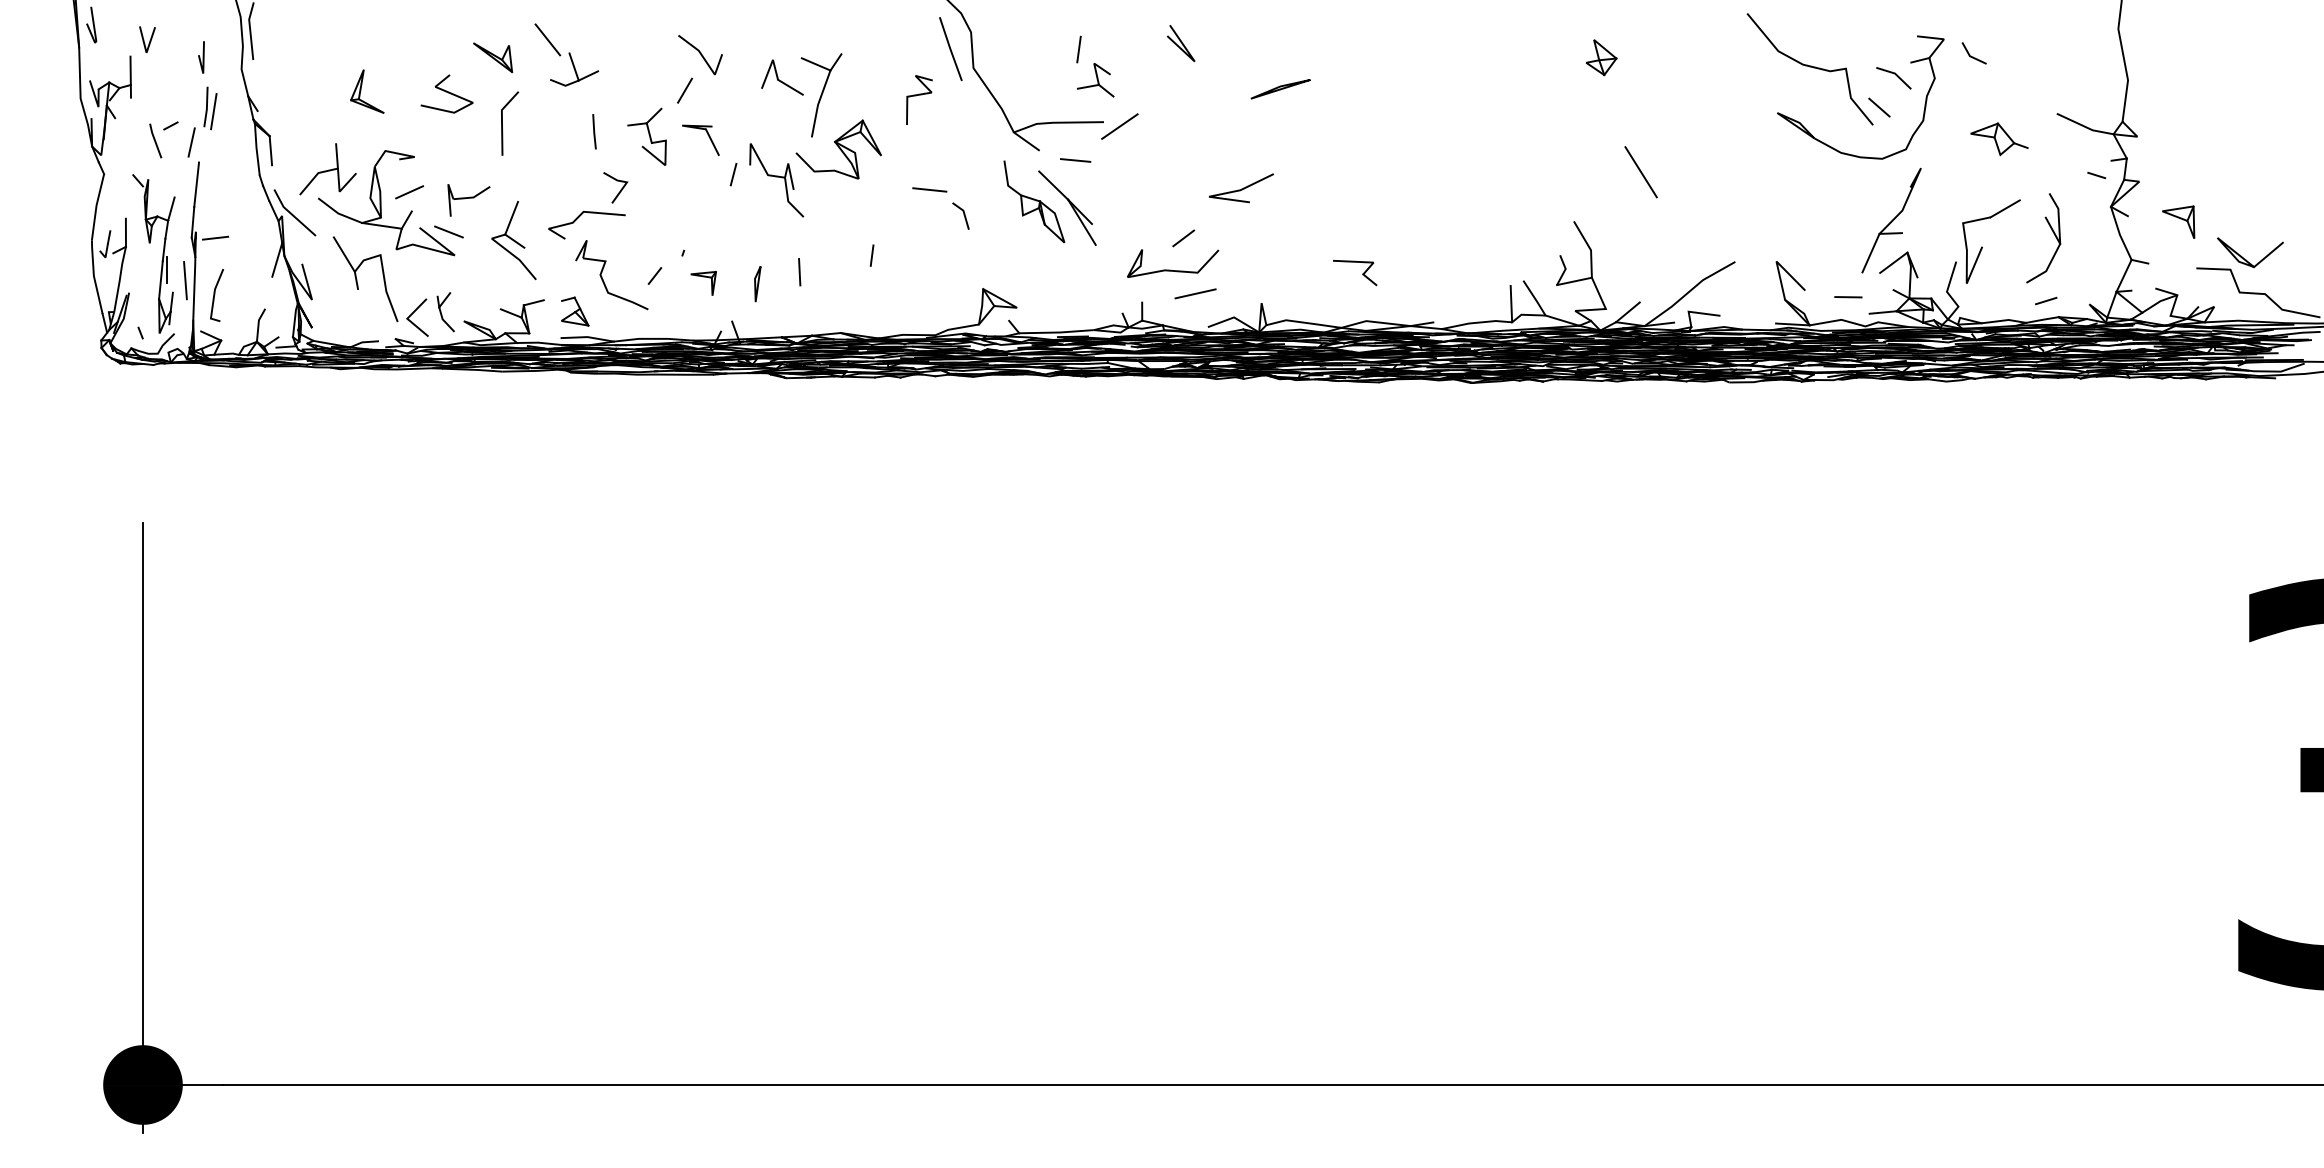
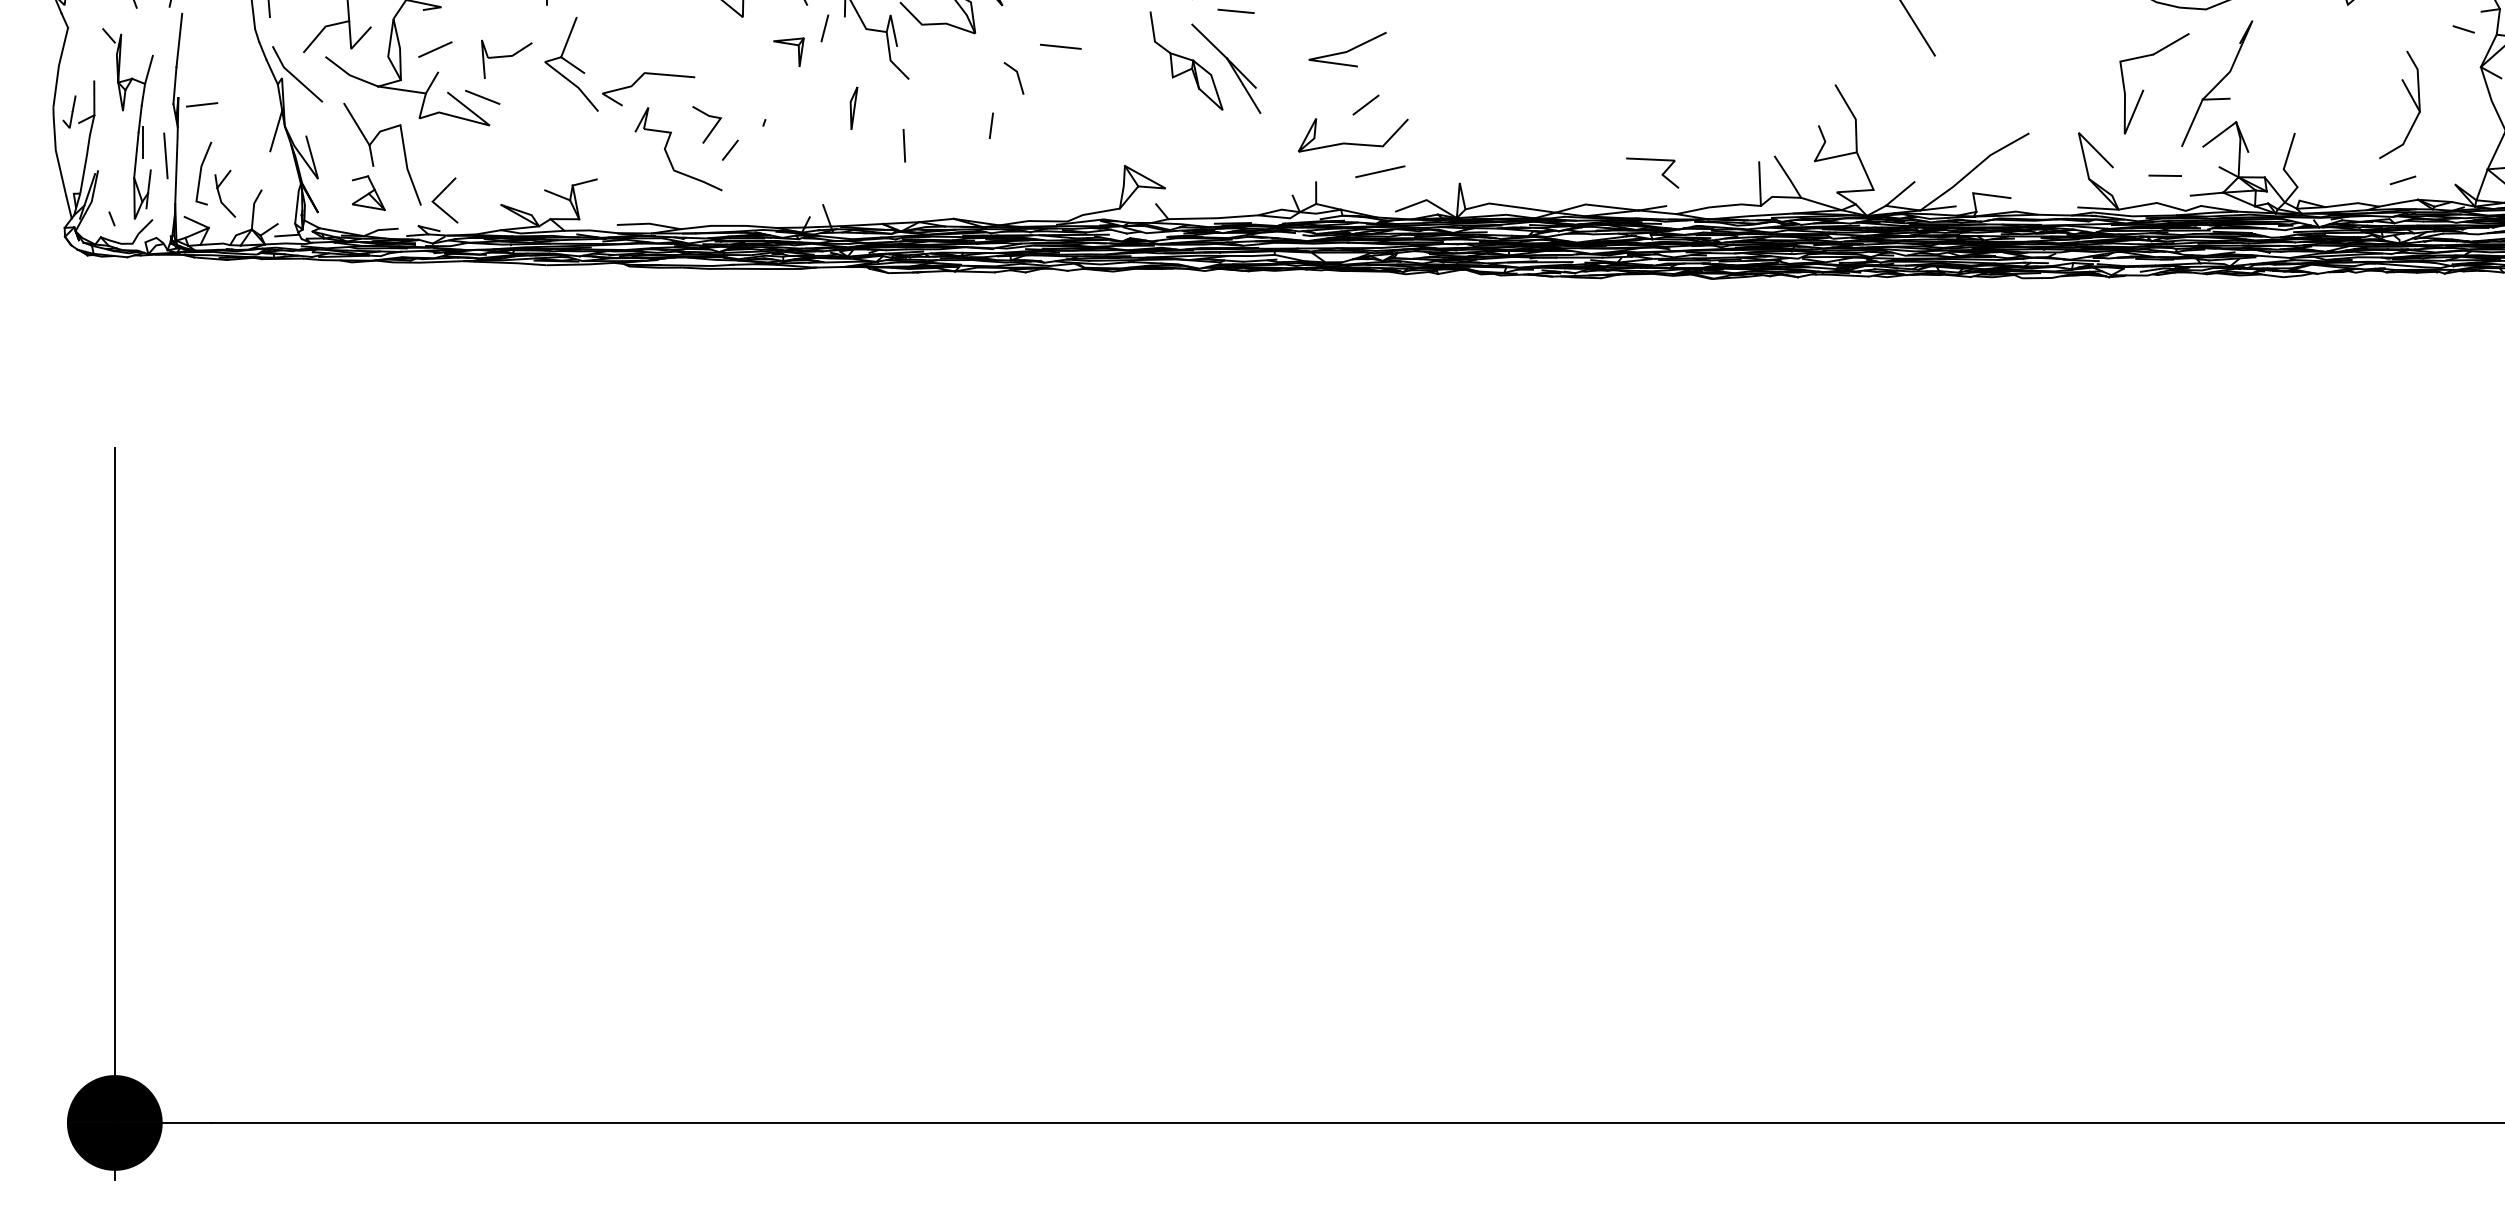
line: (1241, 188) -> (1347, 49), moved
line: (620, 189) -> (712, 126), moved
line: (963, 215) -> (1017, 77), moved
part: (513, 240) -> (571, 64), moved
part: (1982, 246) -> (2143, 89), moved
part: (1362, 273) -> (1661, 173), moved
part: (703, 282) -> (788, 51), moved
part: (757, 284) -> (853, 108), moved
part: (575, 311) -> (369, 192), moved
part: (445, 312) -> (224, 194), moved

